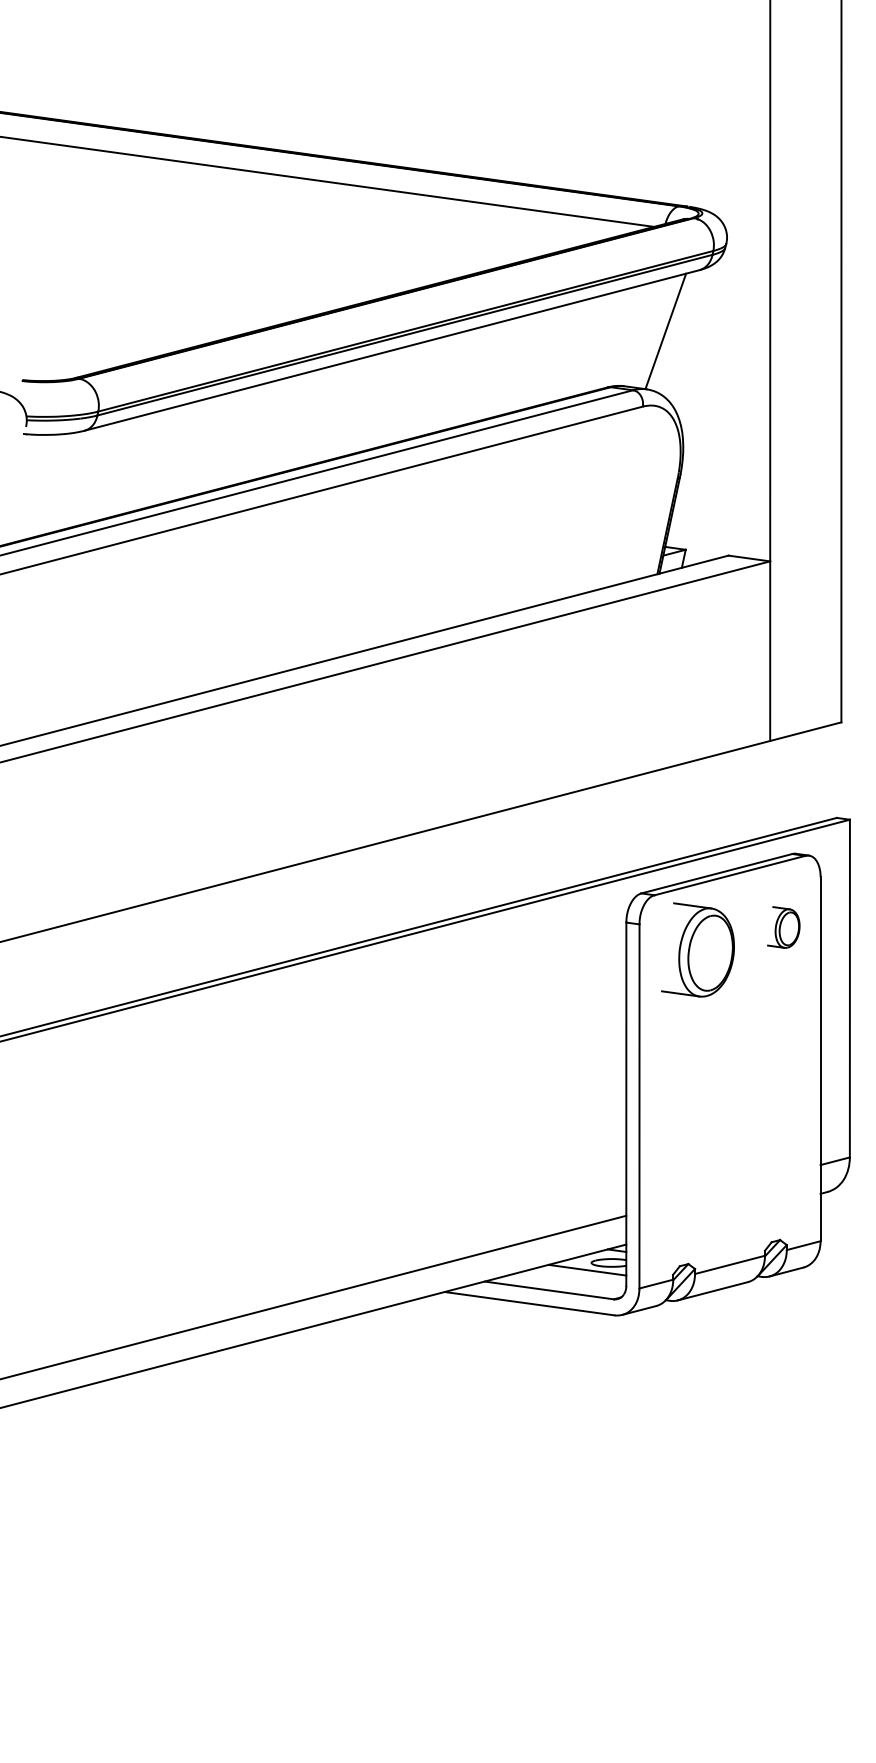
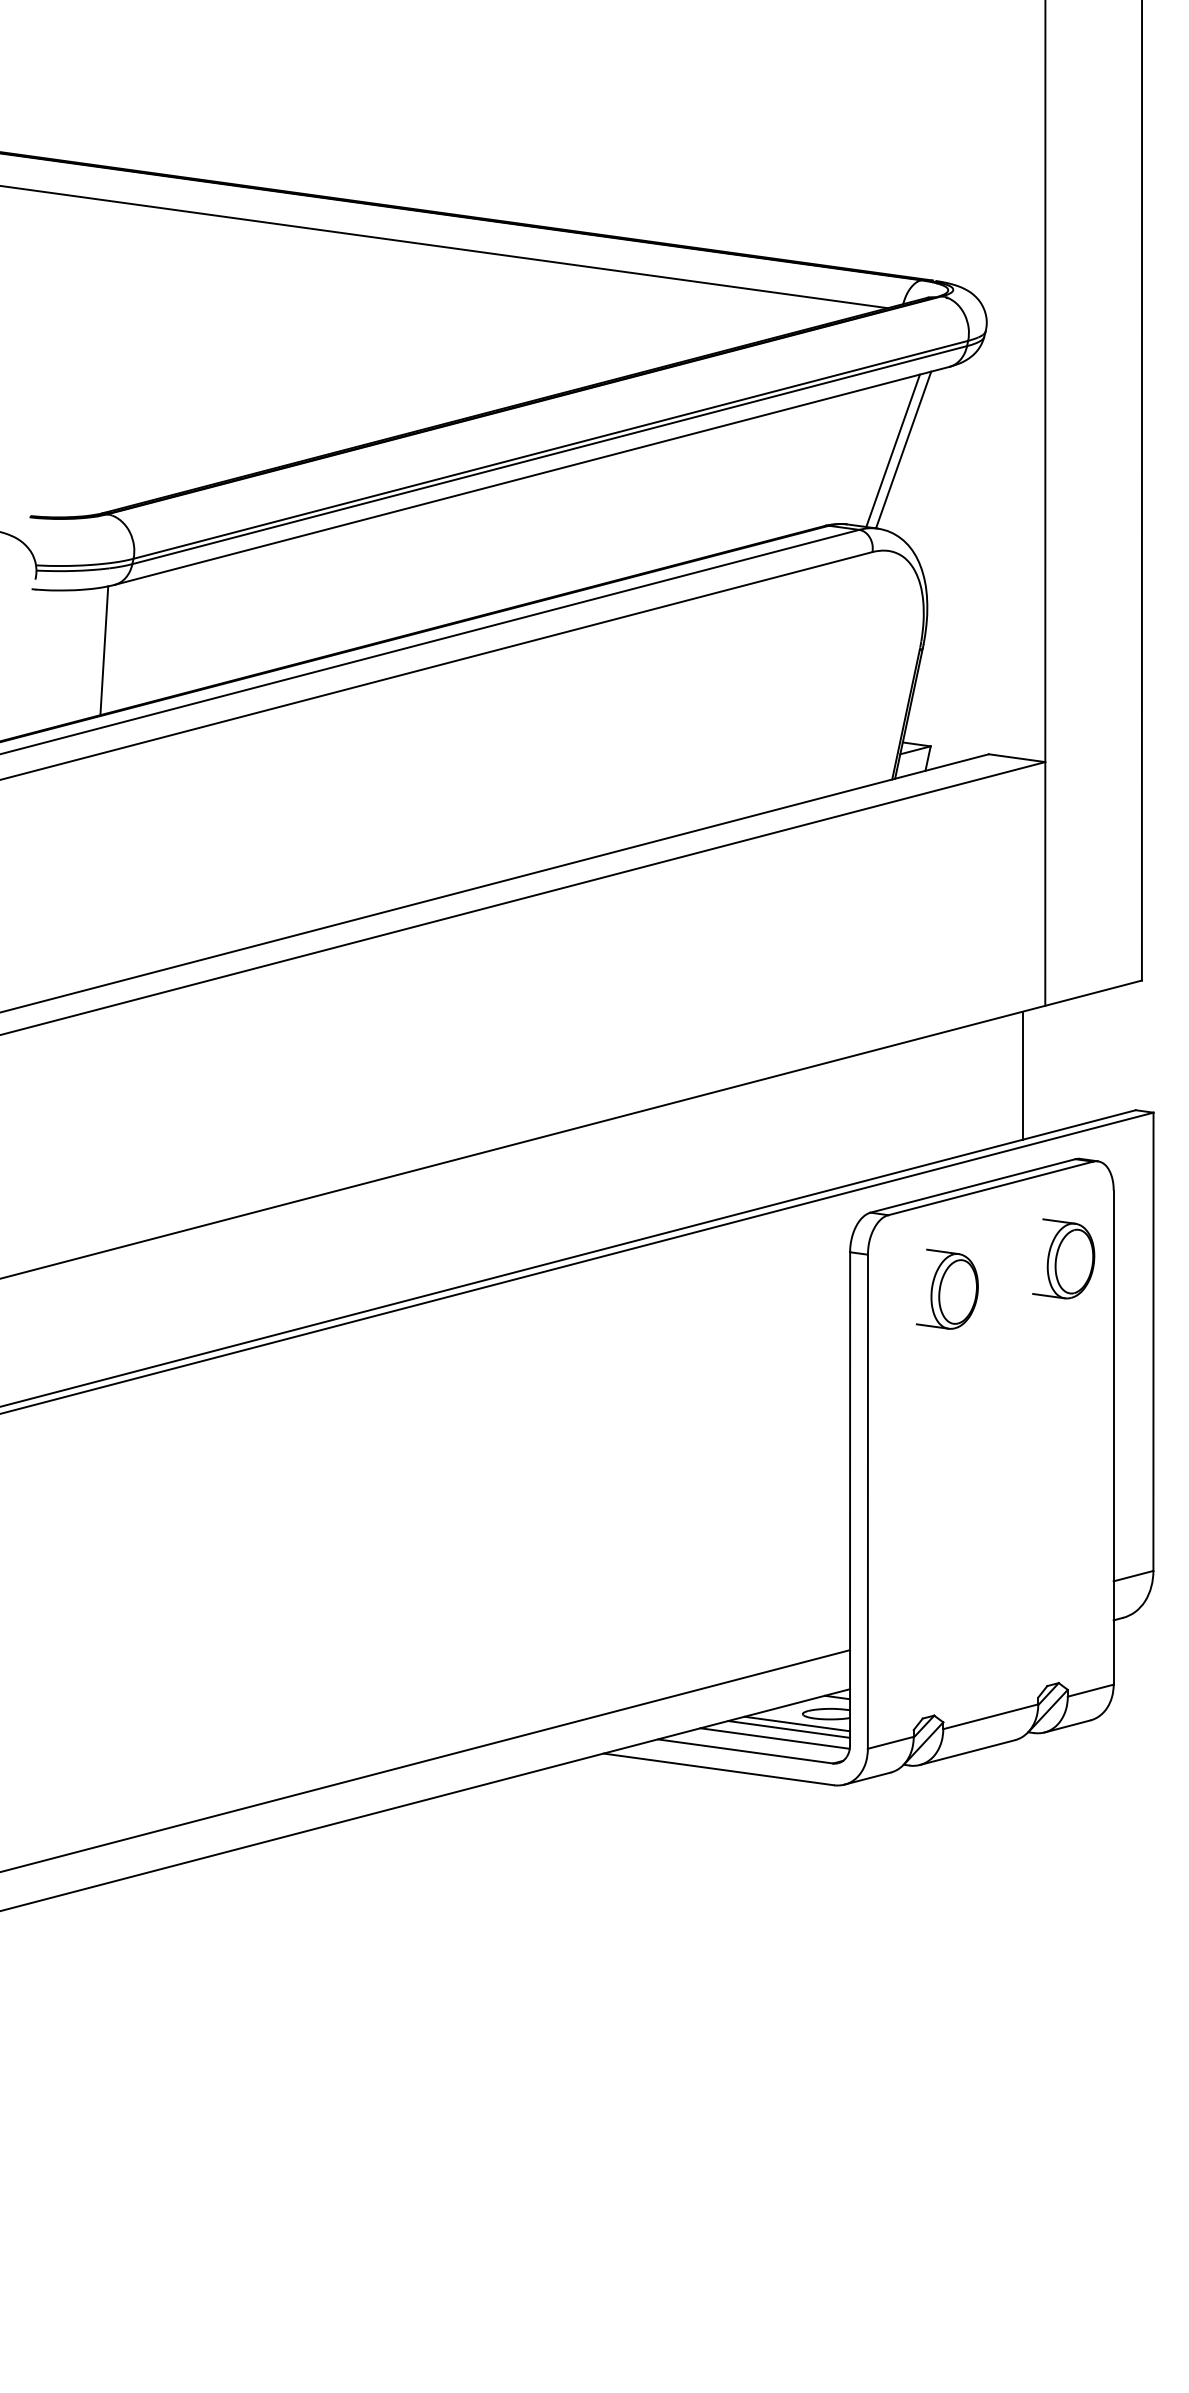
line: (657, 331) -> (892, 450), added
line: (76, 479) -> (104, 650), added
line: (753, 792) -> (1022, 1075), added
part: (783, 927) -> (1063, 1258), size x1.43
part: (698, 949) -> (947, 1288), size x0.62
line: (581, 1274) -> (789, 1729), added
line: (570, 1280) -> (774, 1738), added

